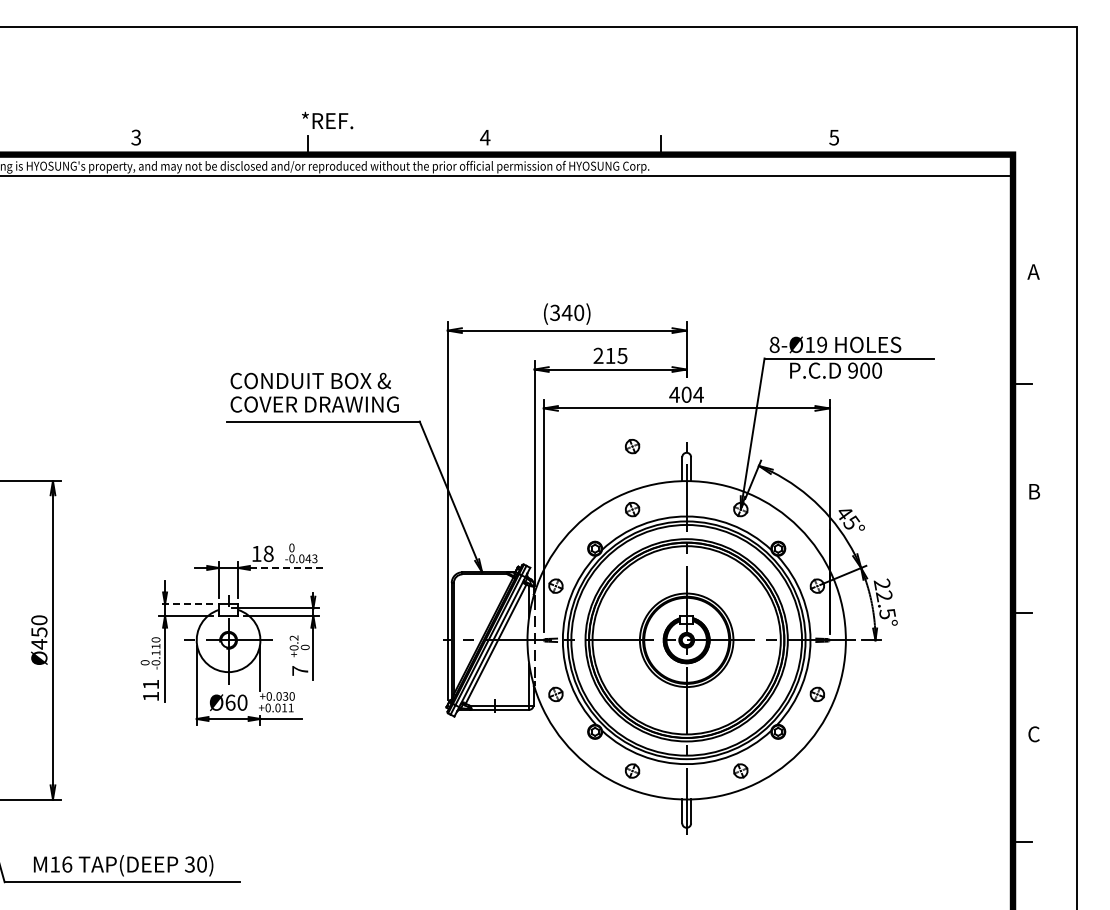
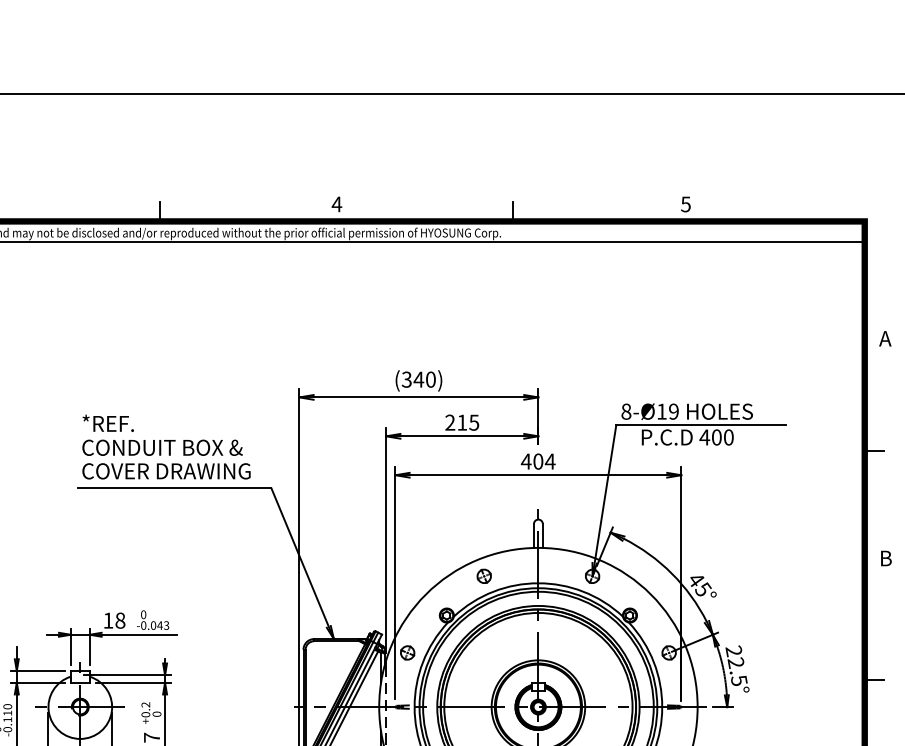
text: (327, 120) -> (108, 423), moved
text: (852, 370) -> (704, 437), 900 -> 400
part: (632, 446) -> (484, 513), removed
line: (287, 567) -> (139, 634), dashed -> solid
line: (186, 604) -> (38, 671), dashed -> solid

